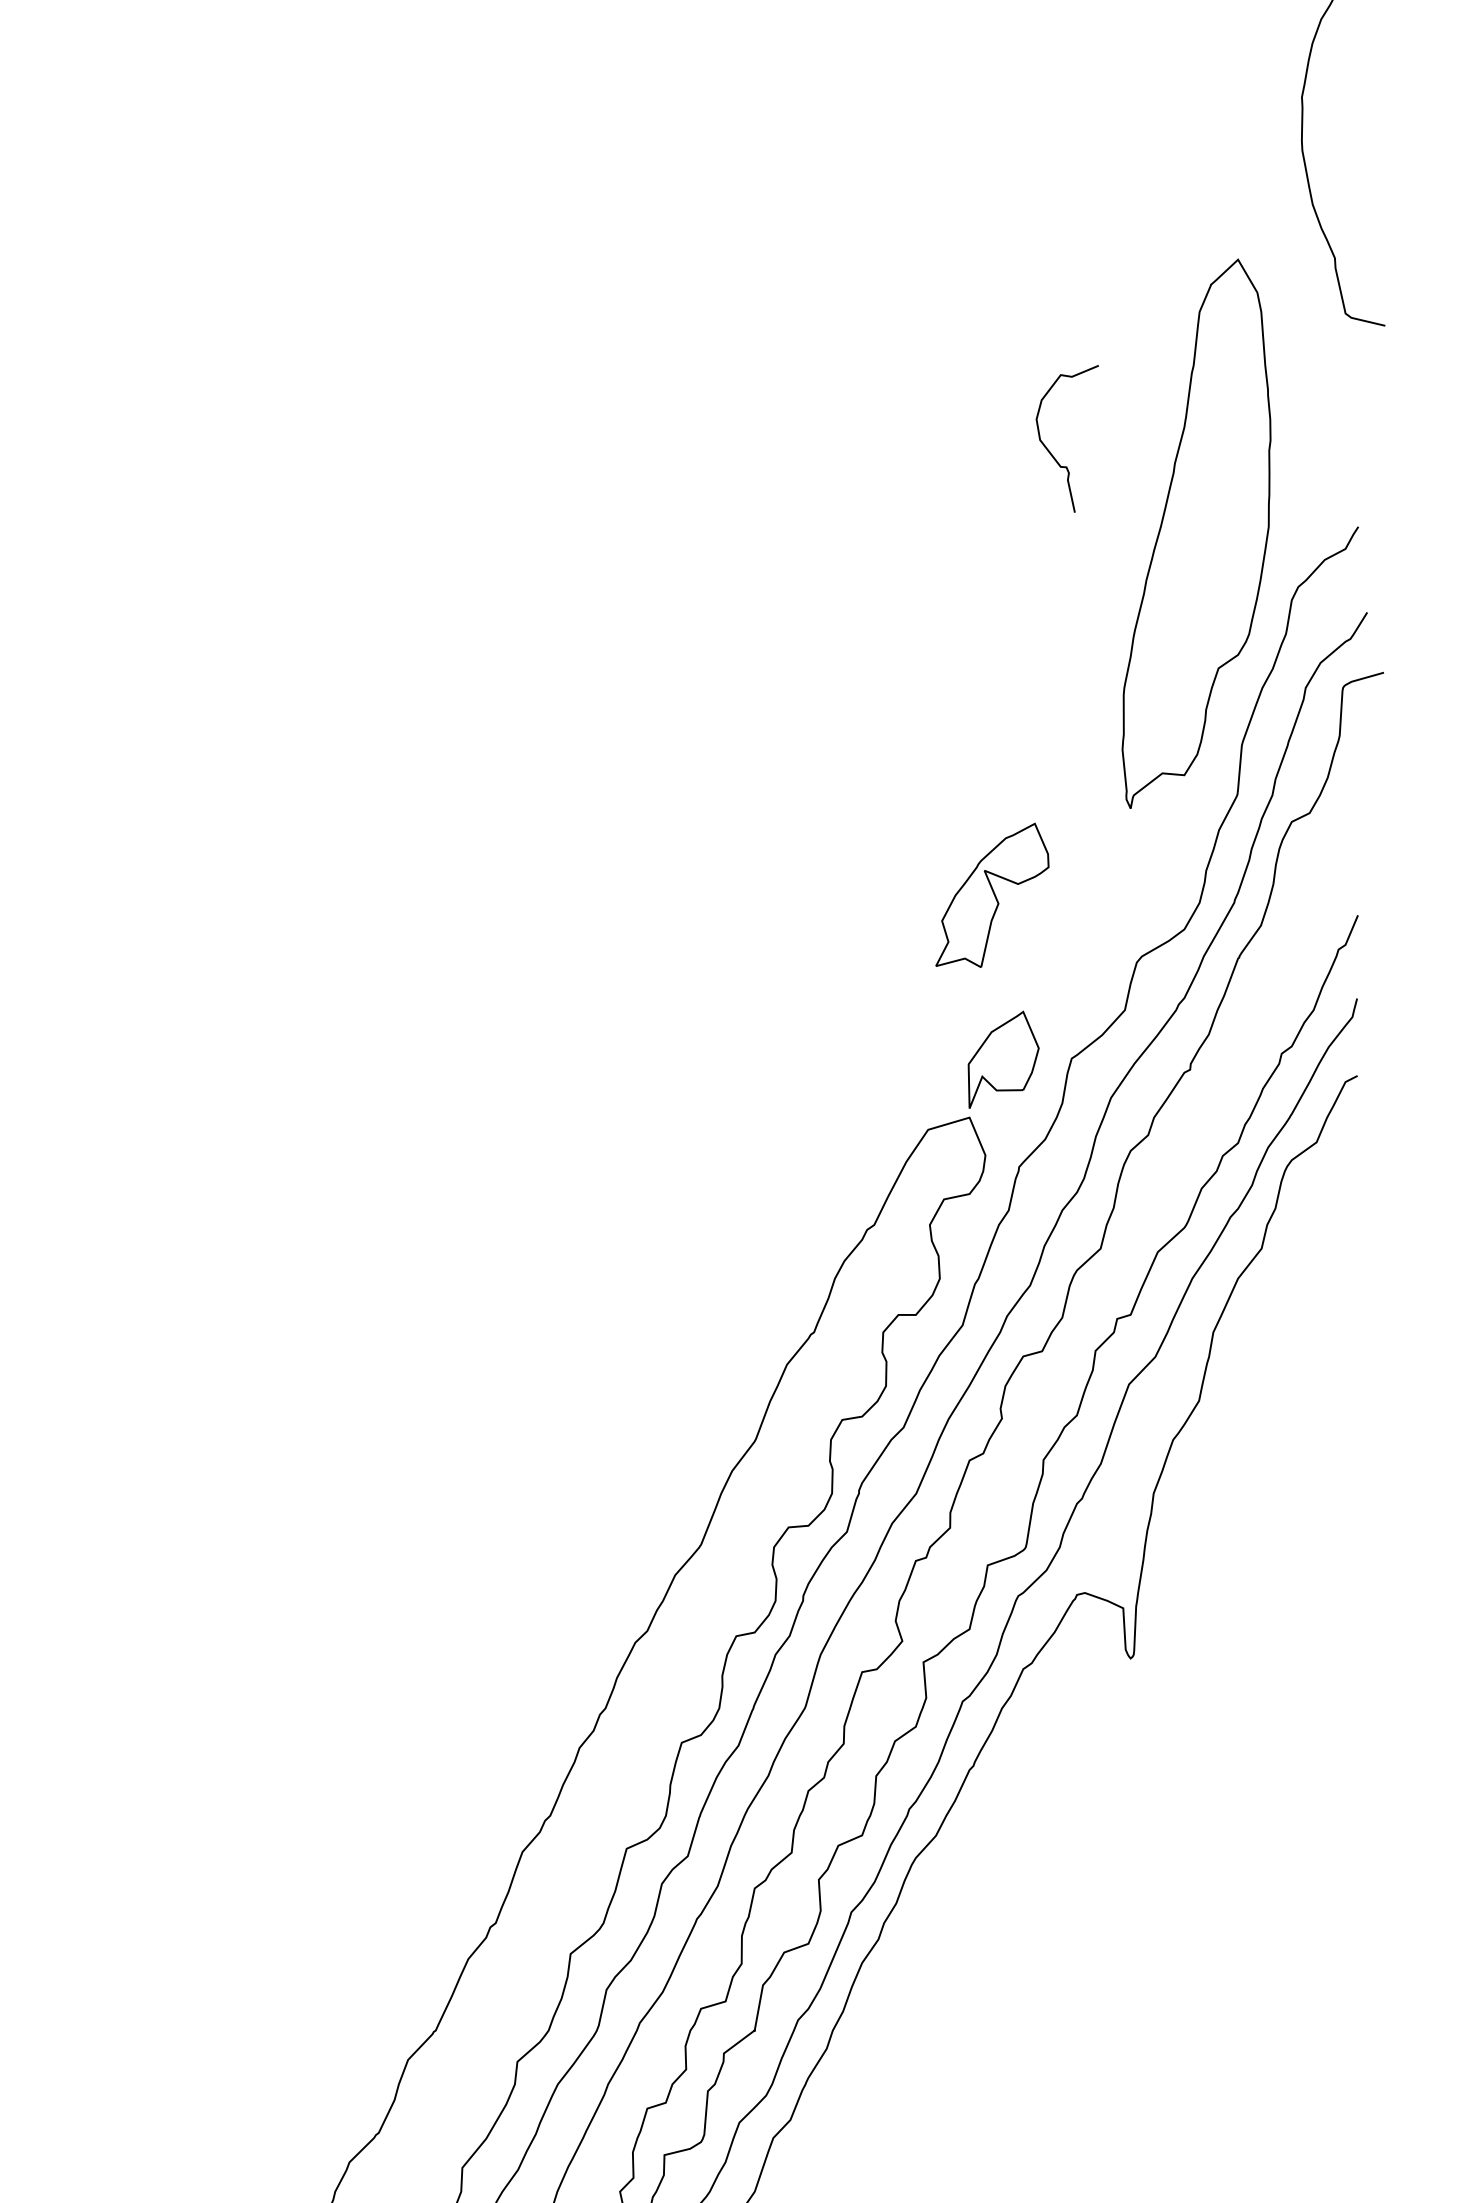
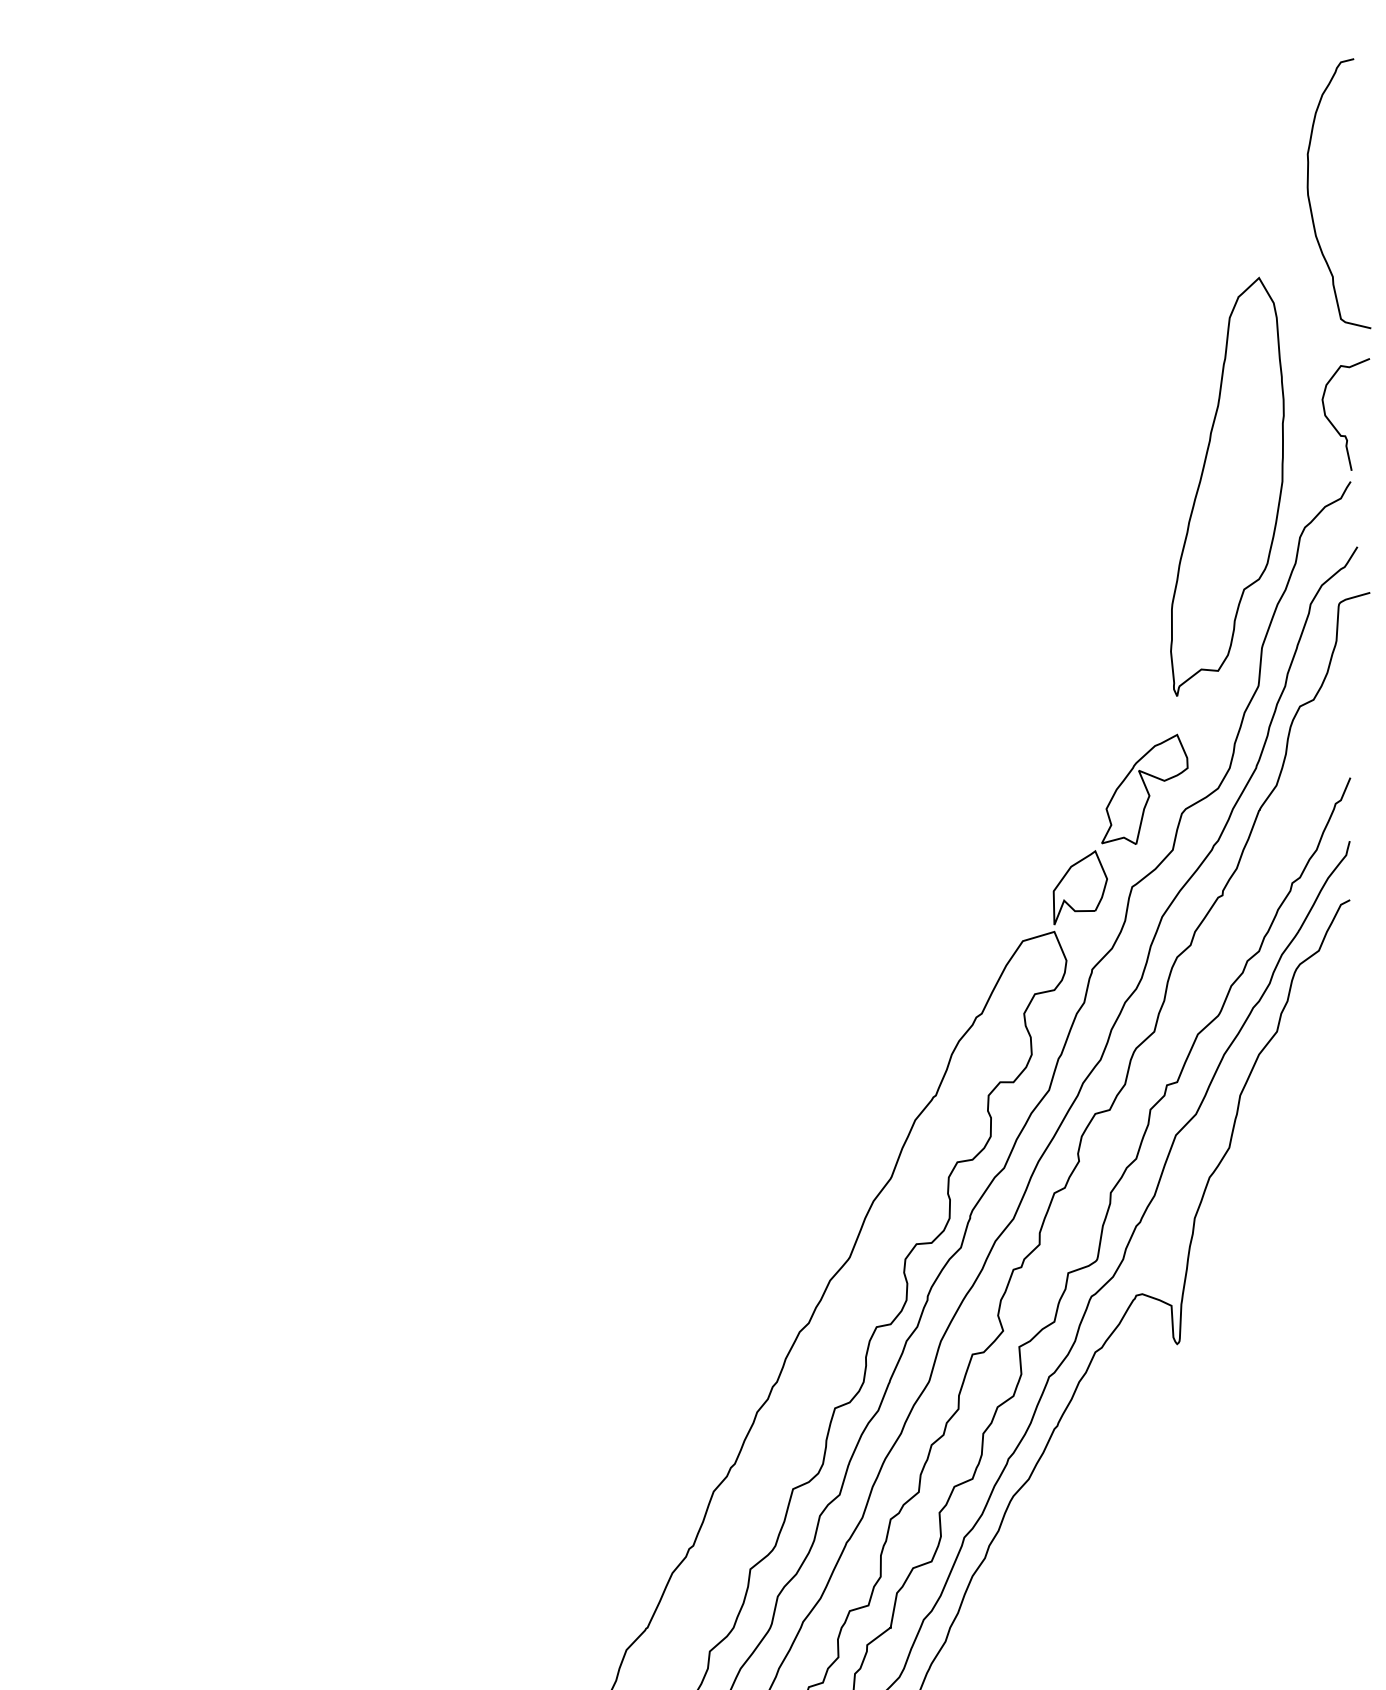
curve: (1052, 453) -> (1334, 425), moved
part: (991, 894) -> (1144, 788), moved

